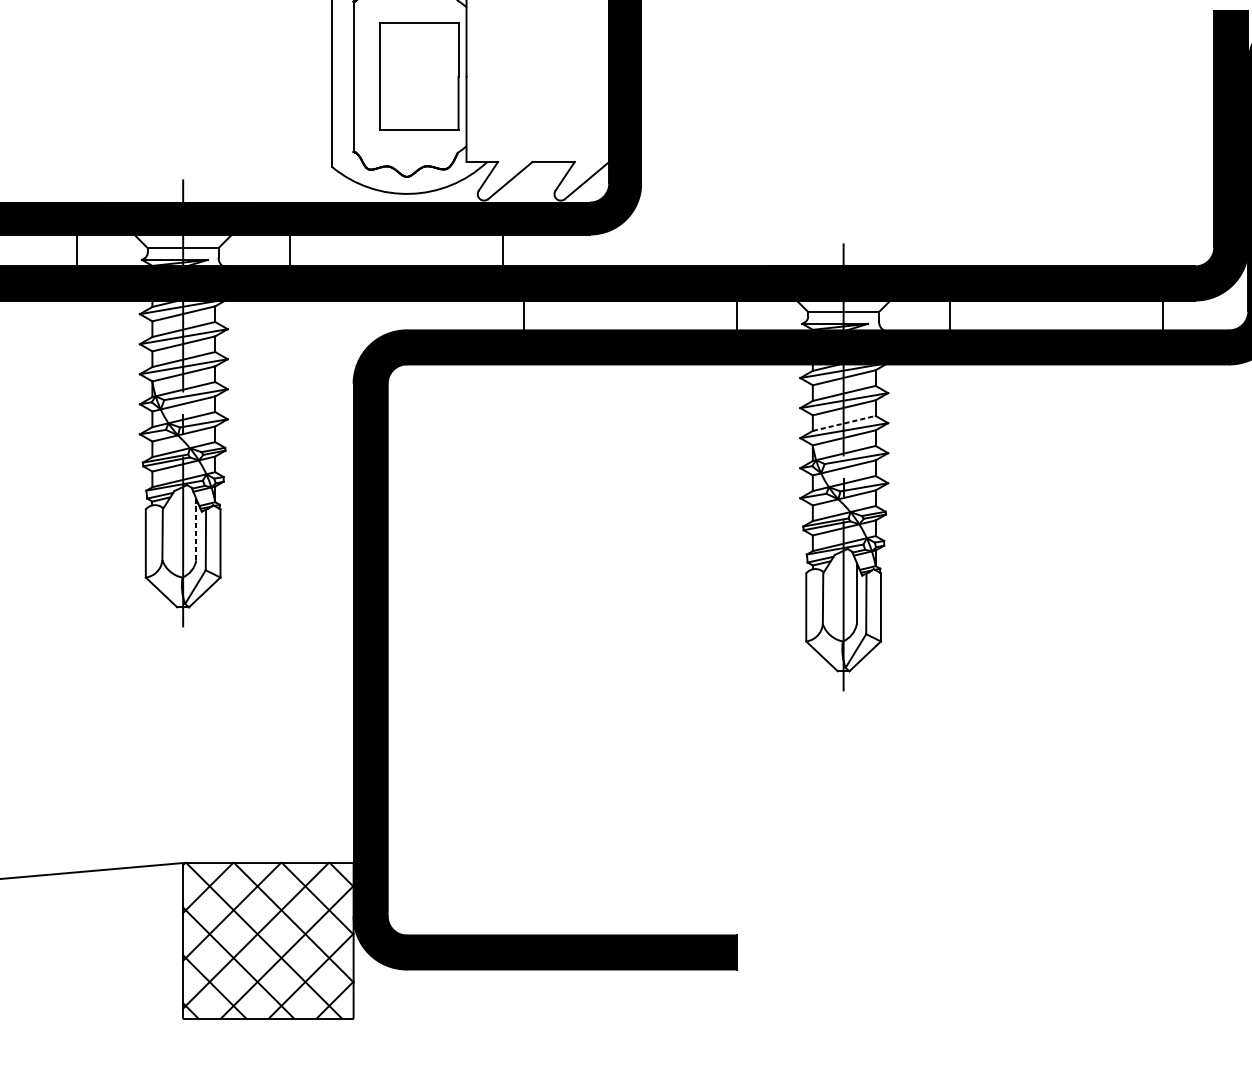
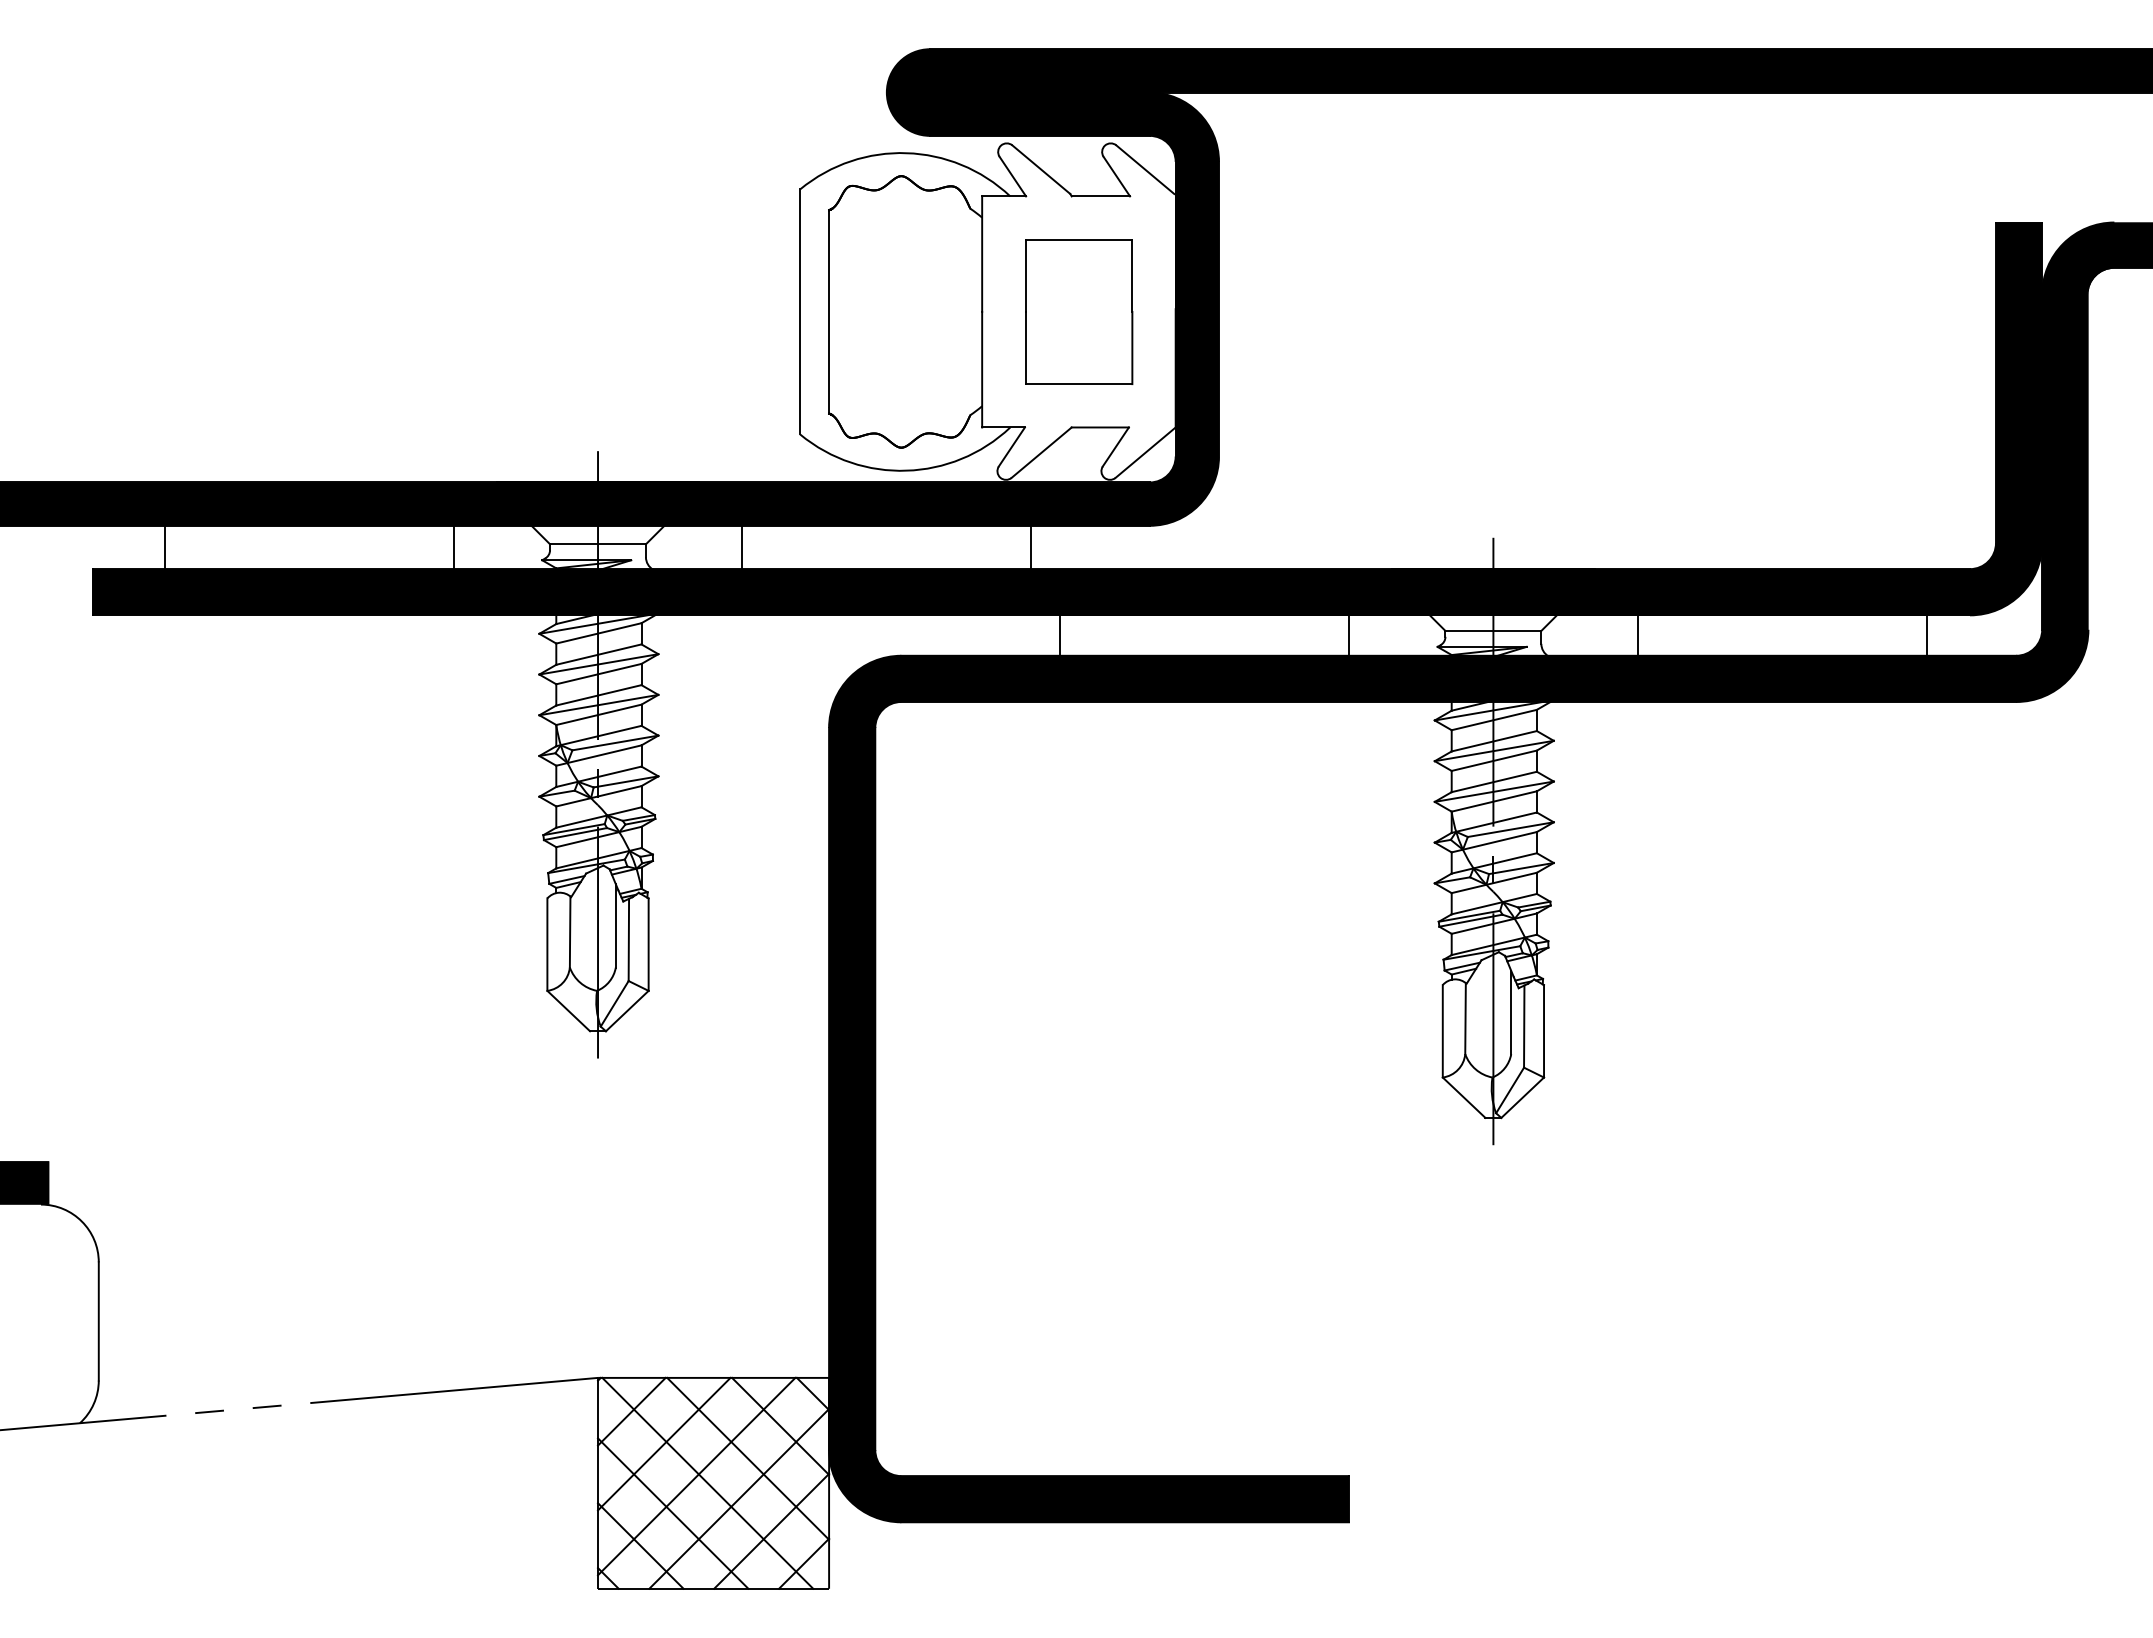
part: (419, 76) -> (1079, 311), moved
line: (844, 423) -> (1494, 781), dashed -> solid
line: (196, 529) -> (615, 925), dashed -> solid

